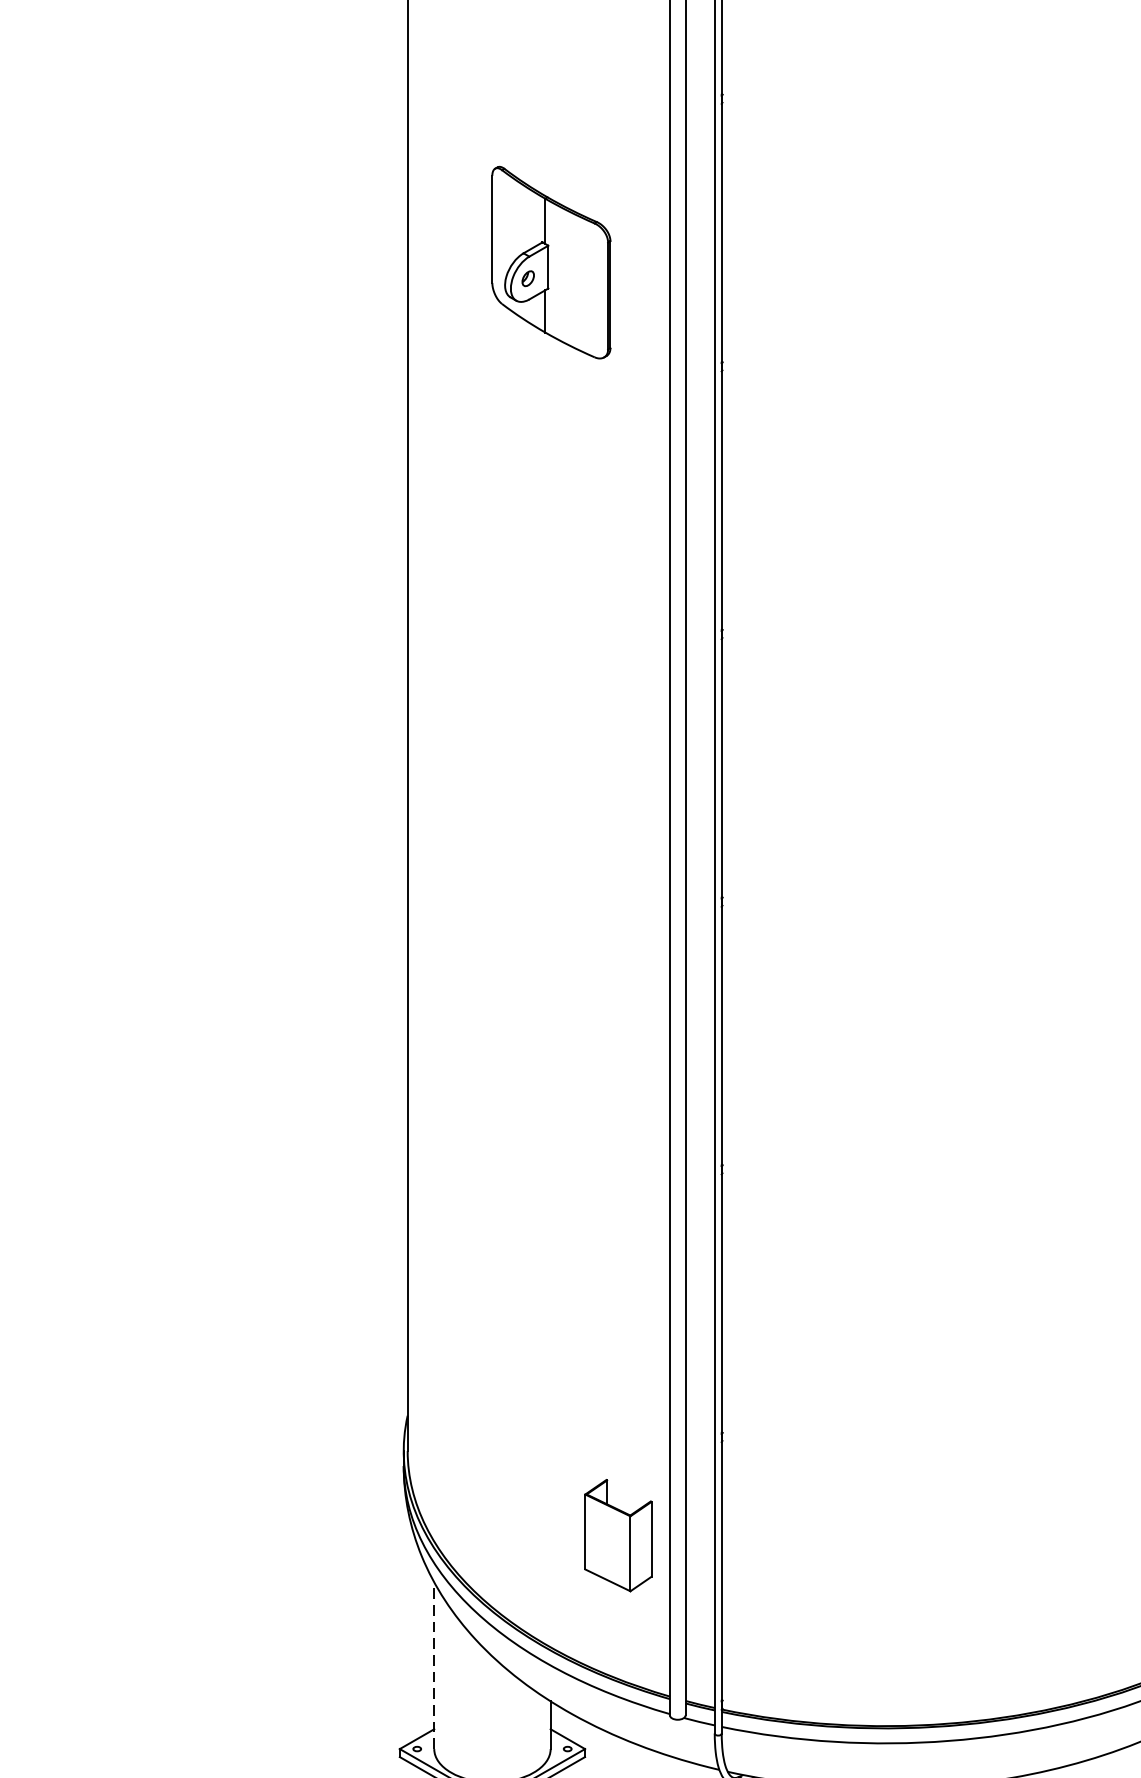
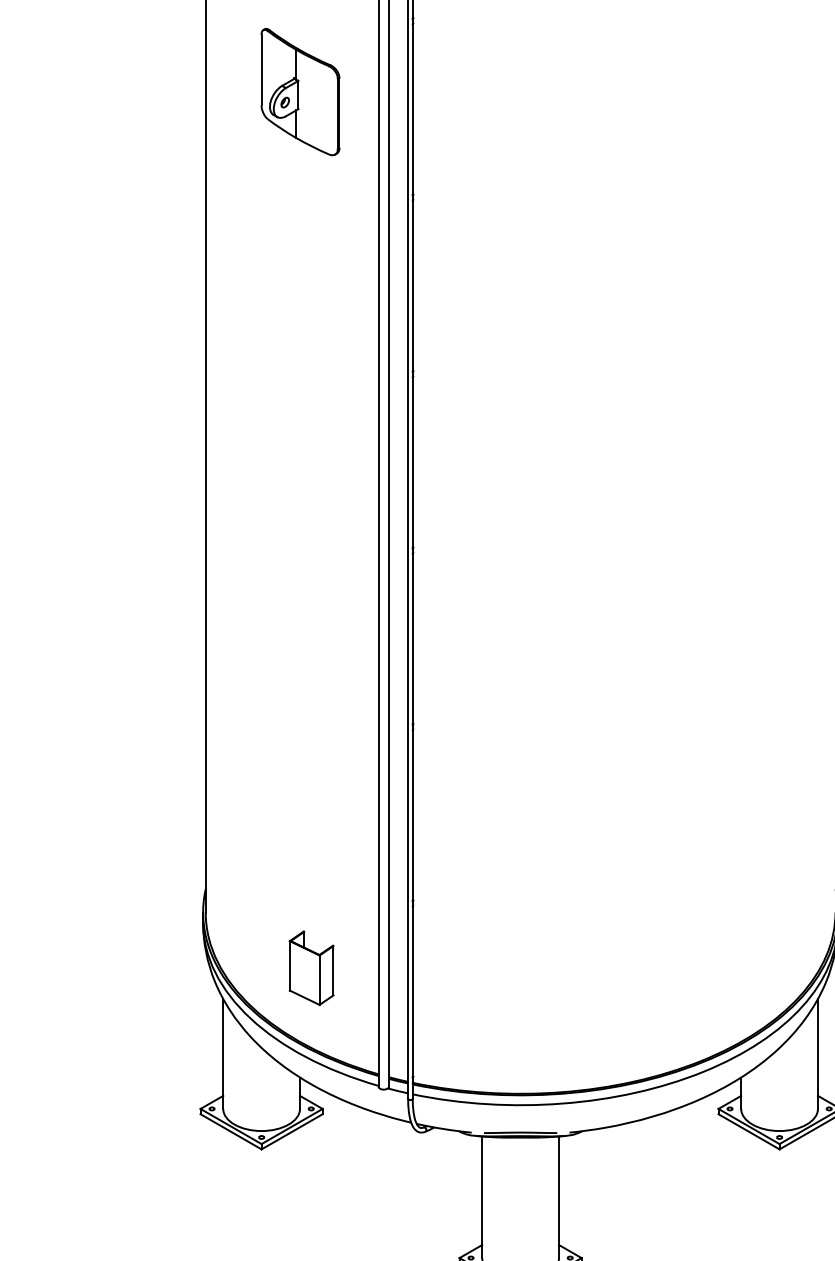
part: (551, 263) -> (300, 92), moved
part: (618, 1534) -> (311, 967), moved
line: (434, 1666) -> (223, 1054), dashed -> solid

